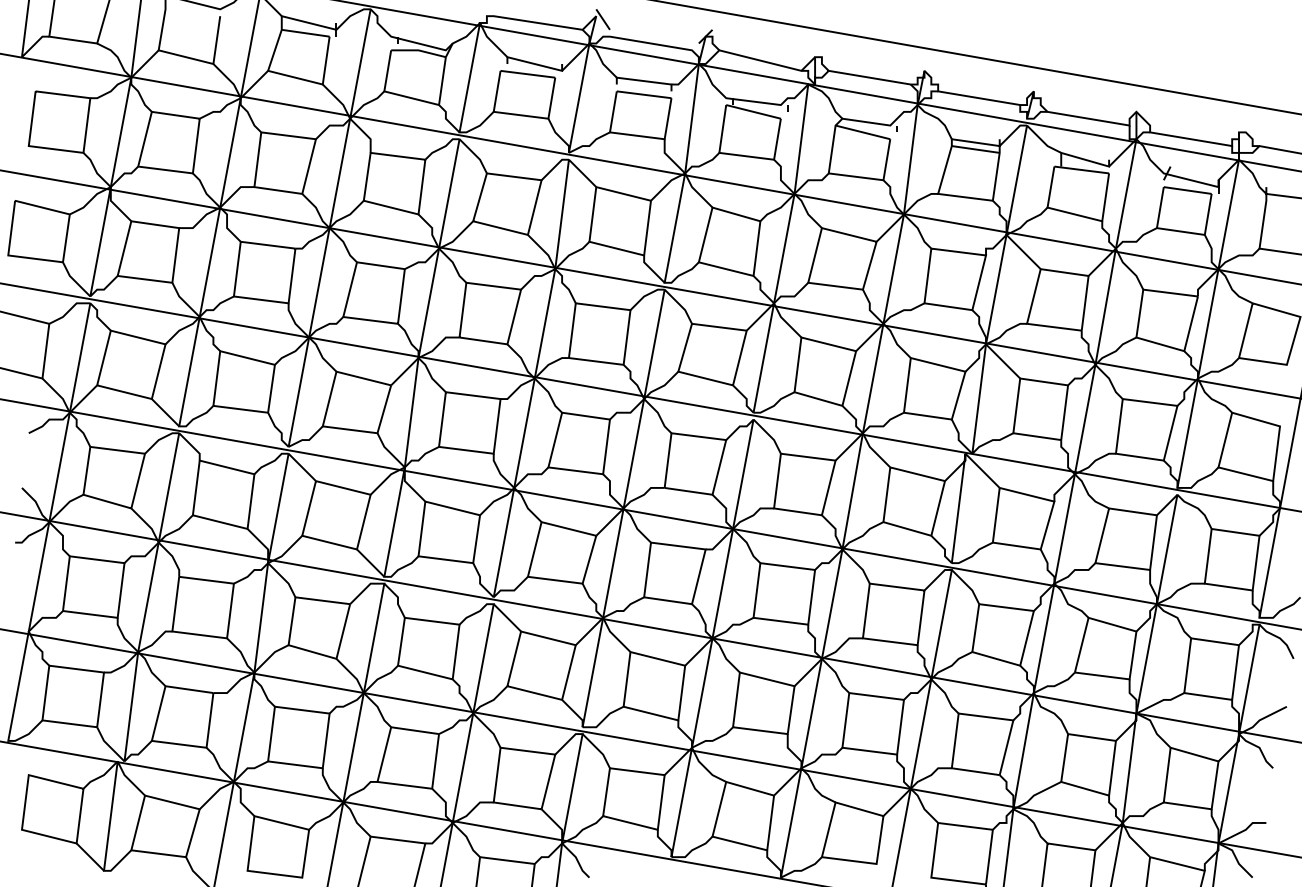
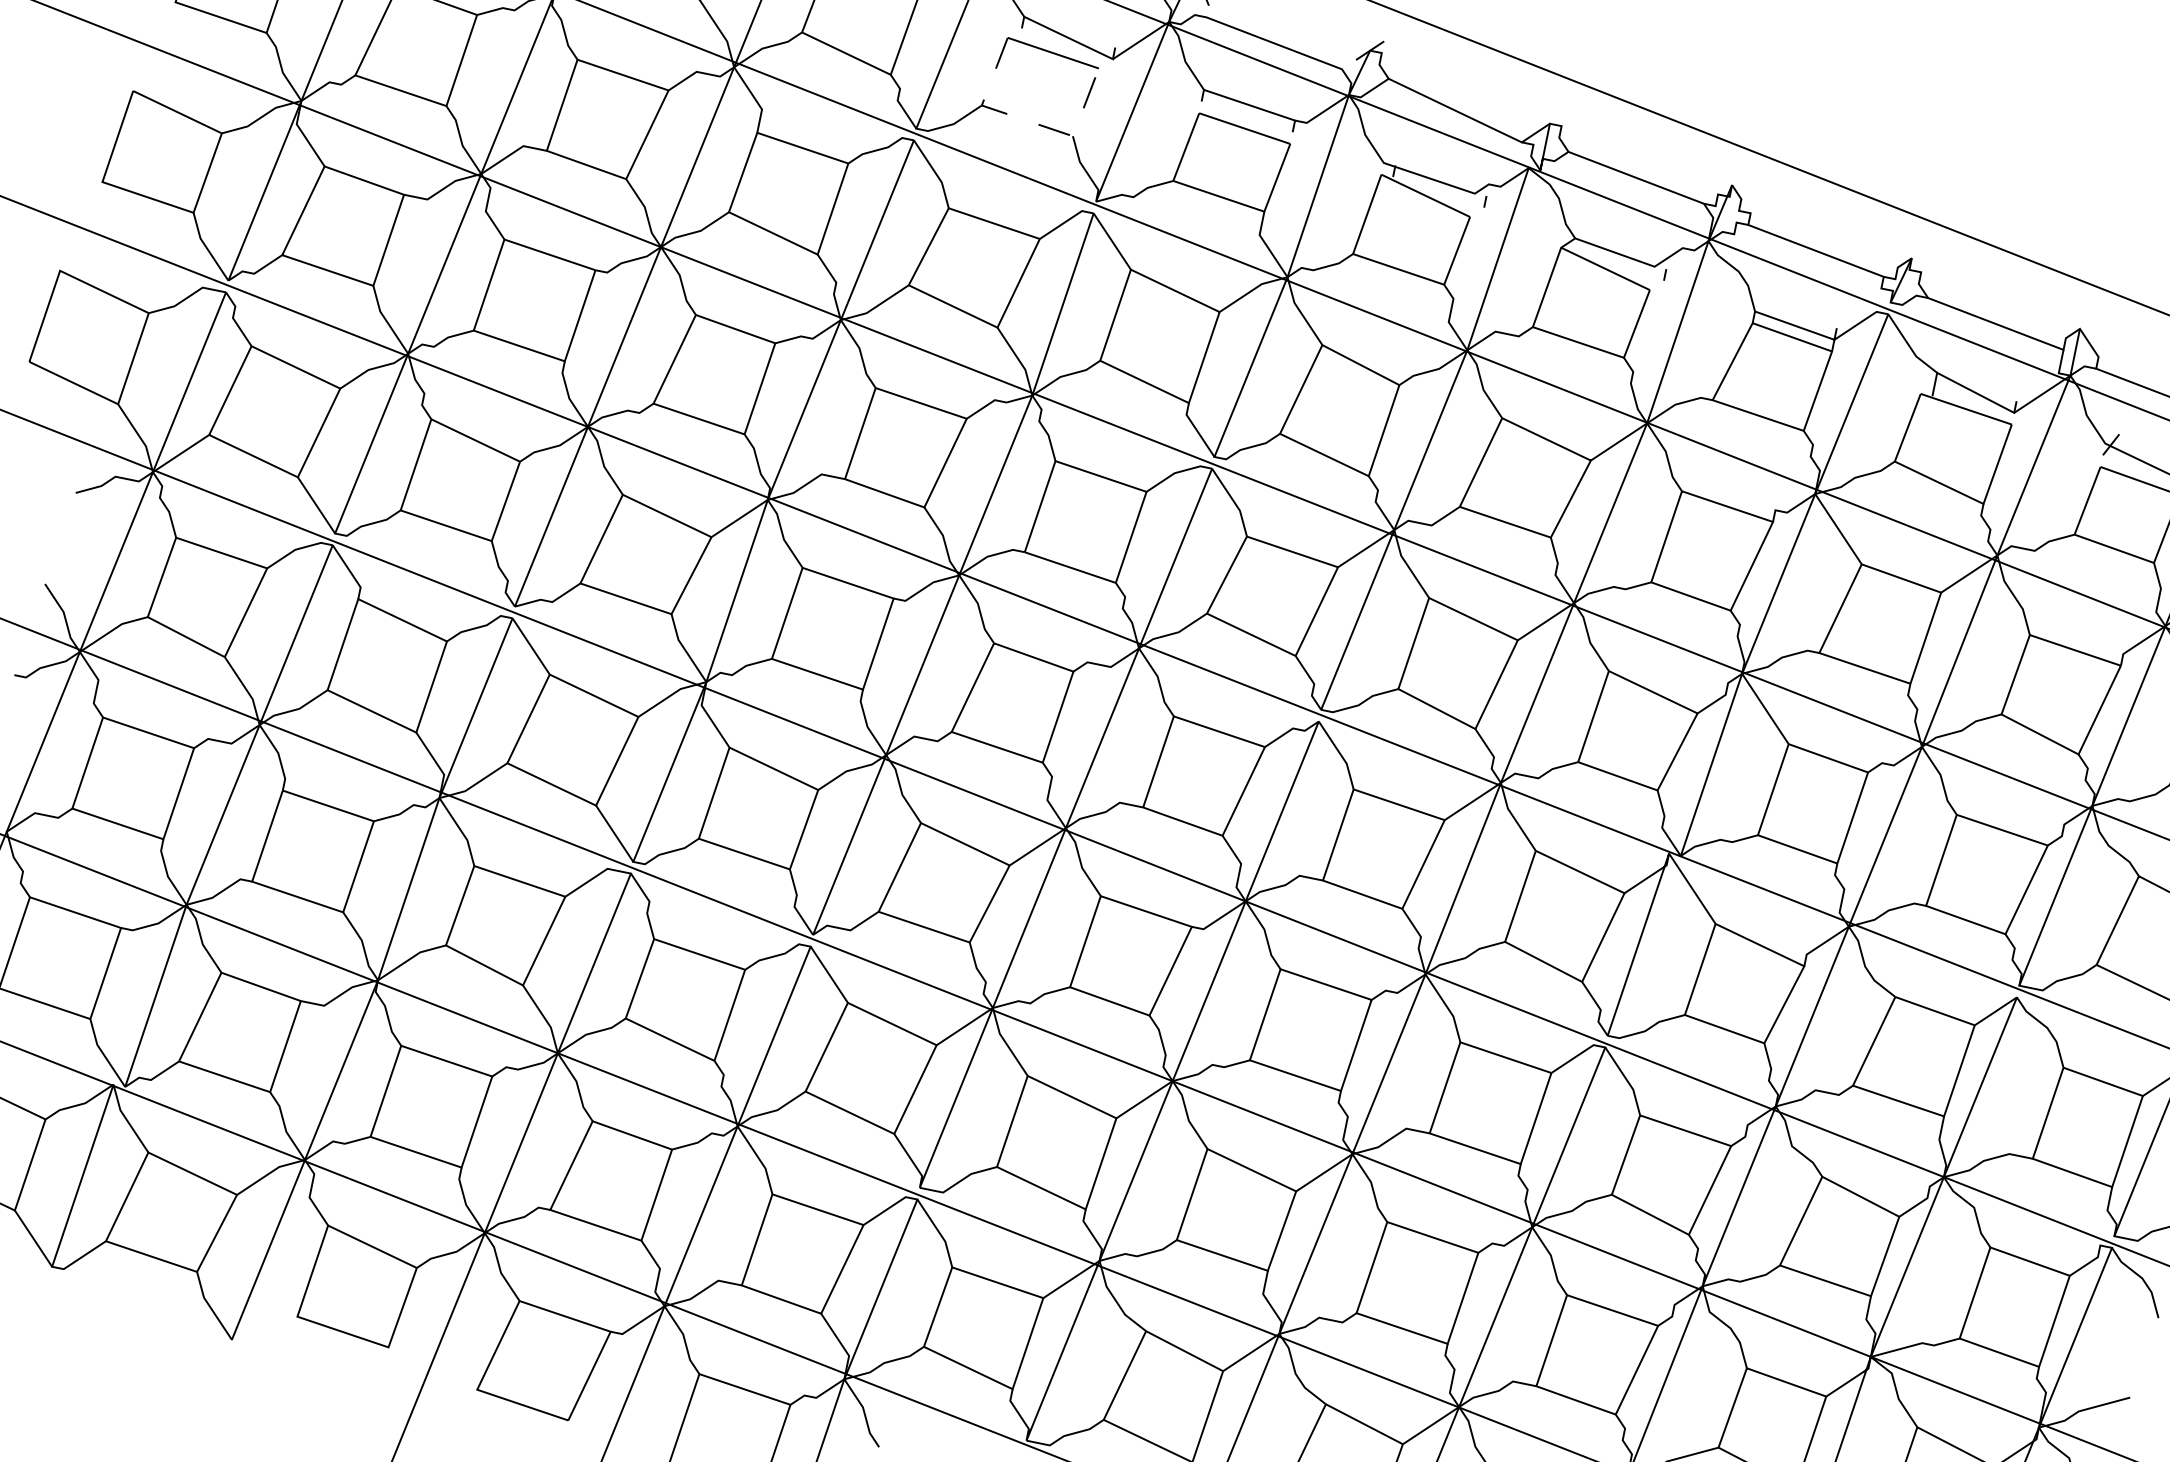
line: (521, 115) -> (1028, 121), solid -> dashed

